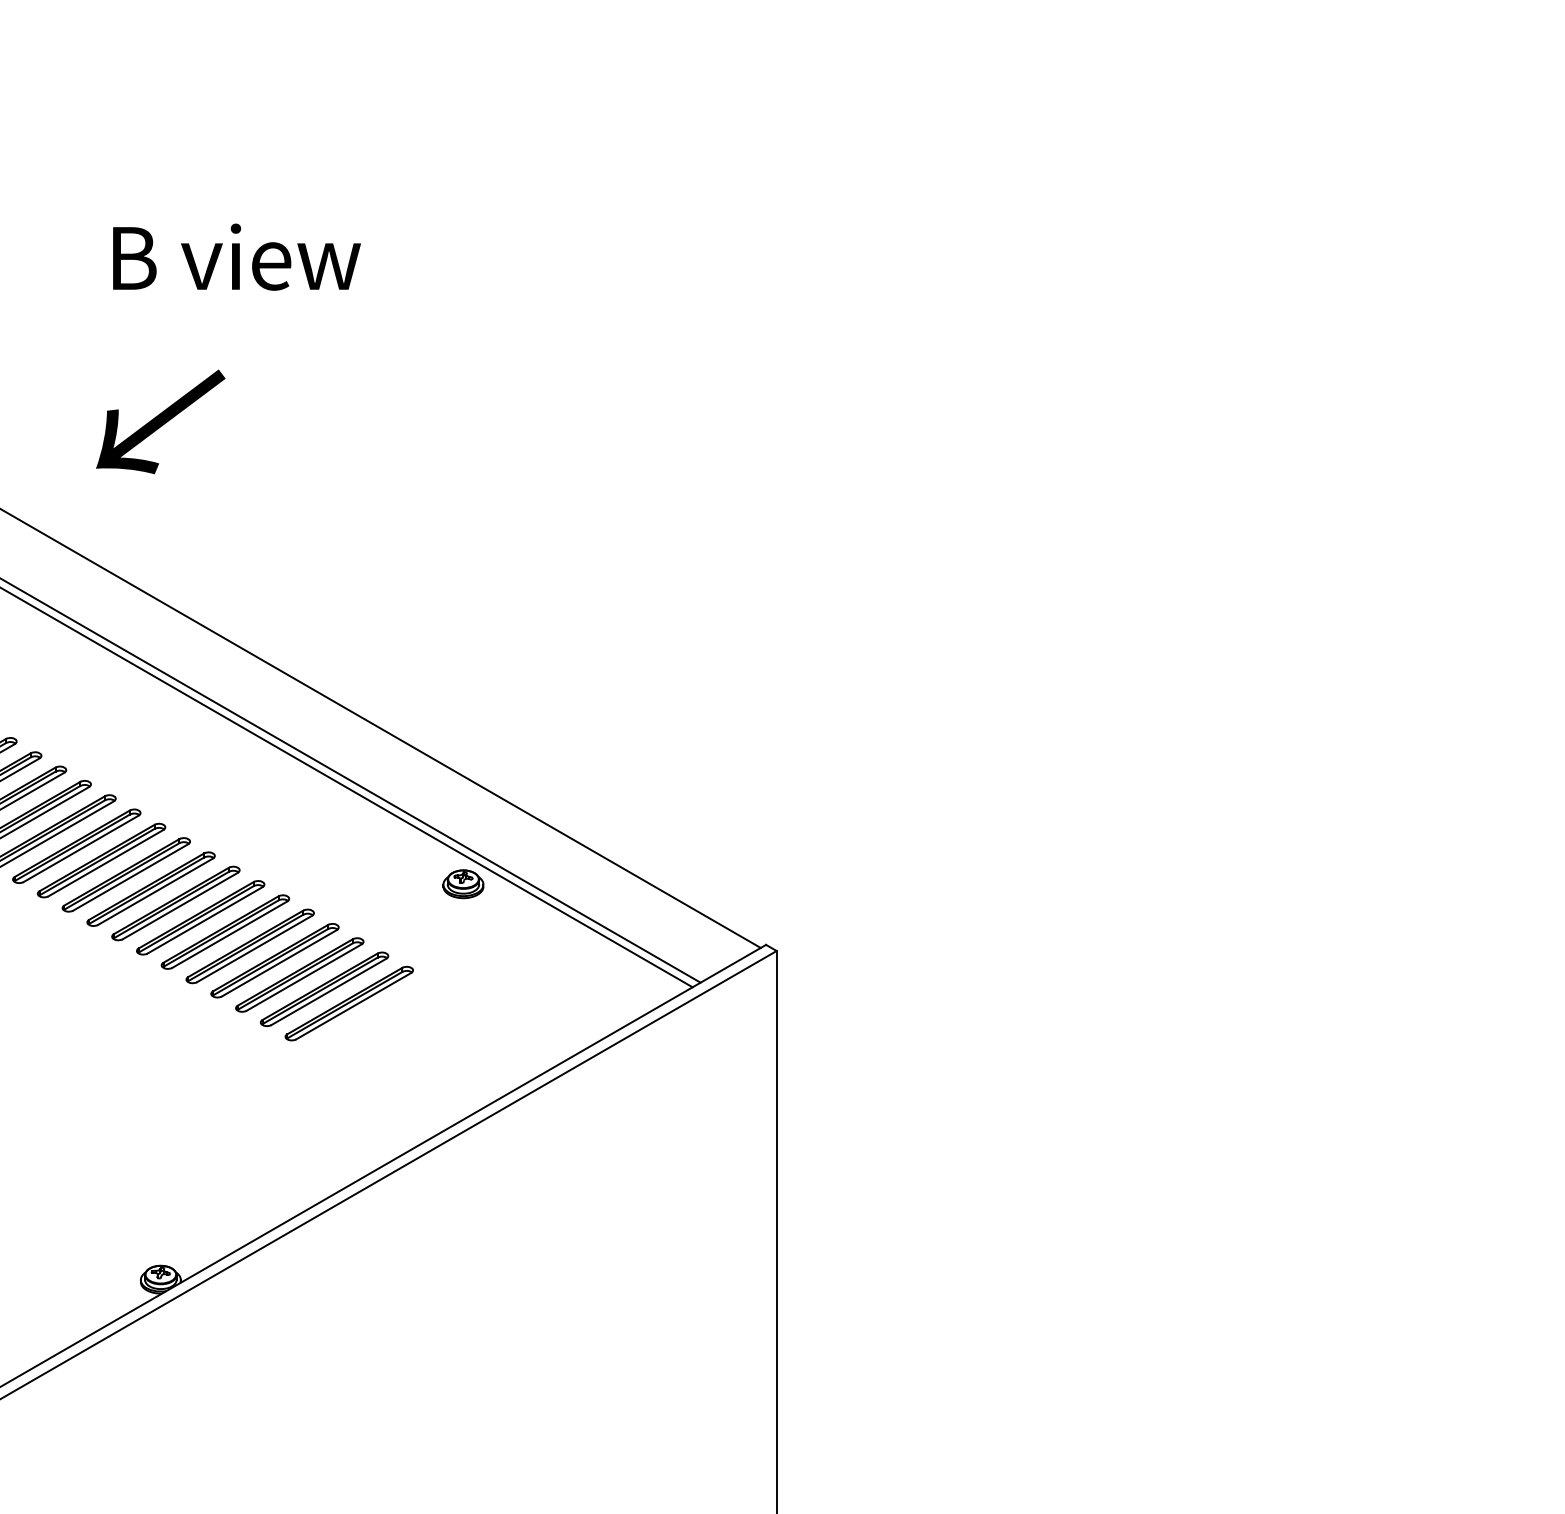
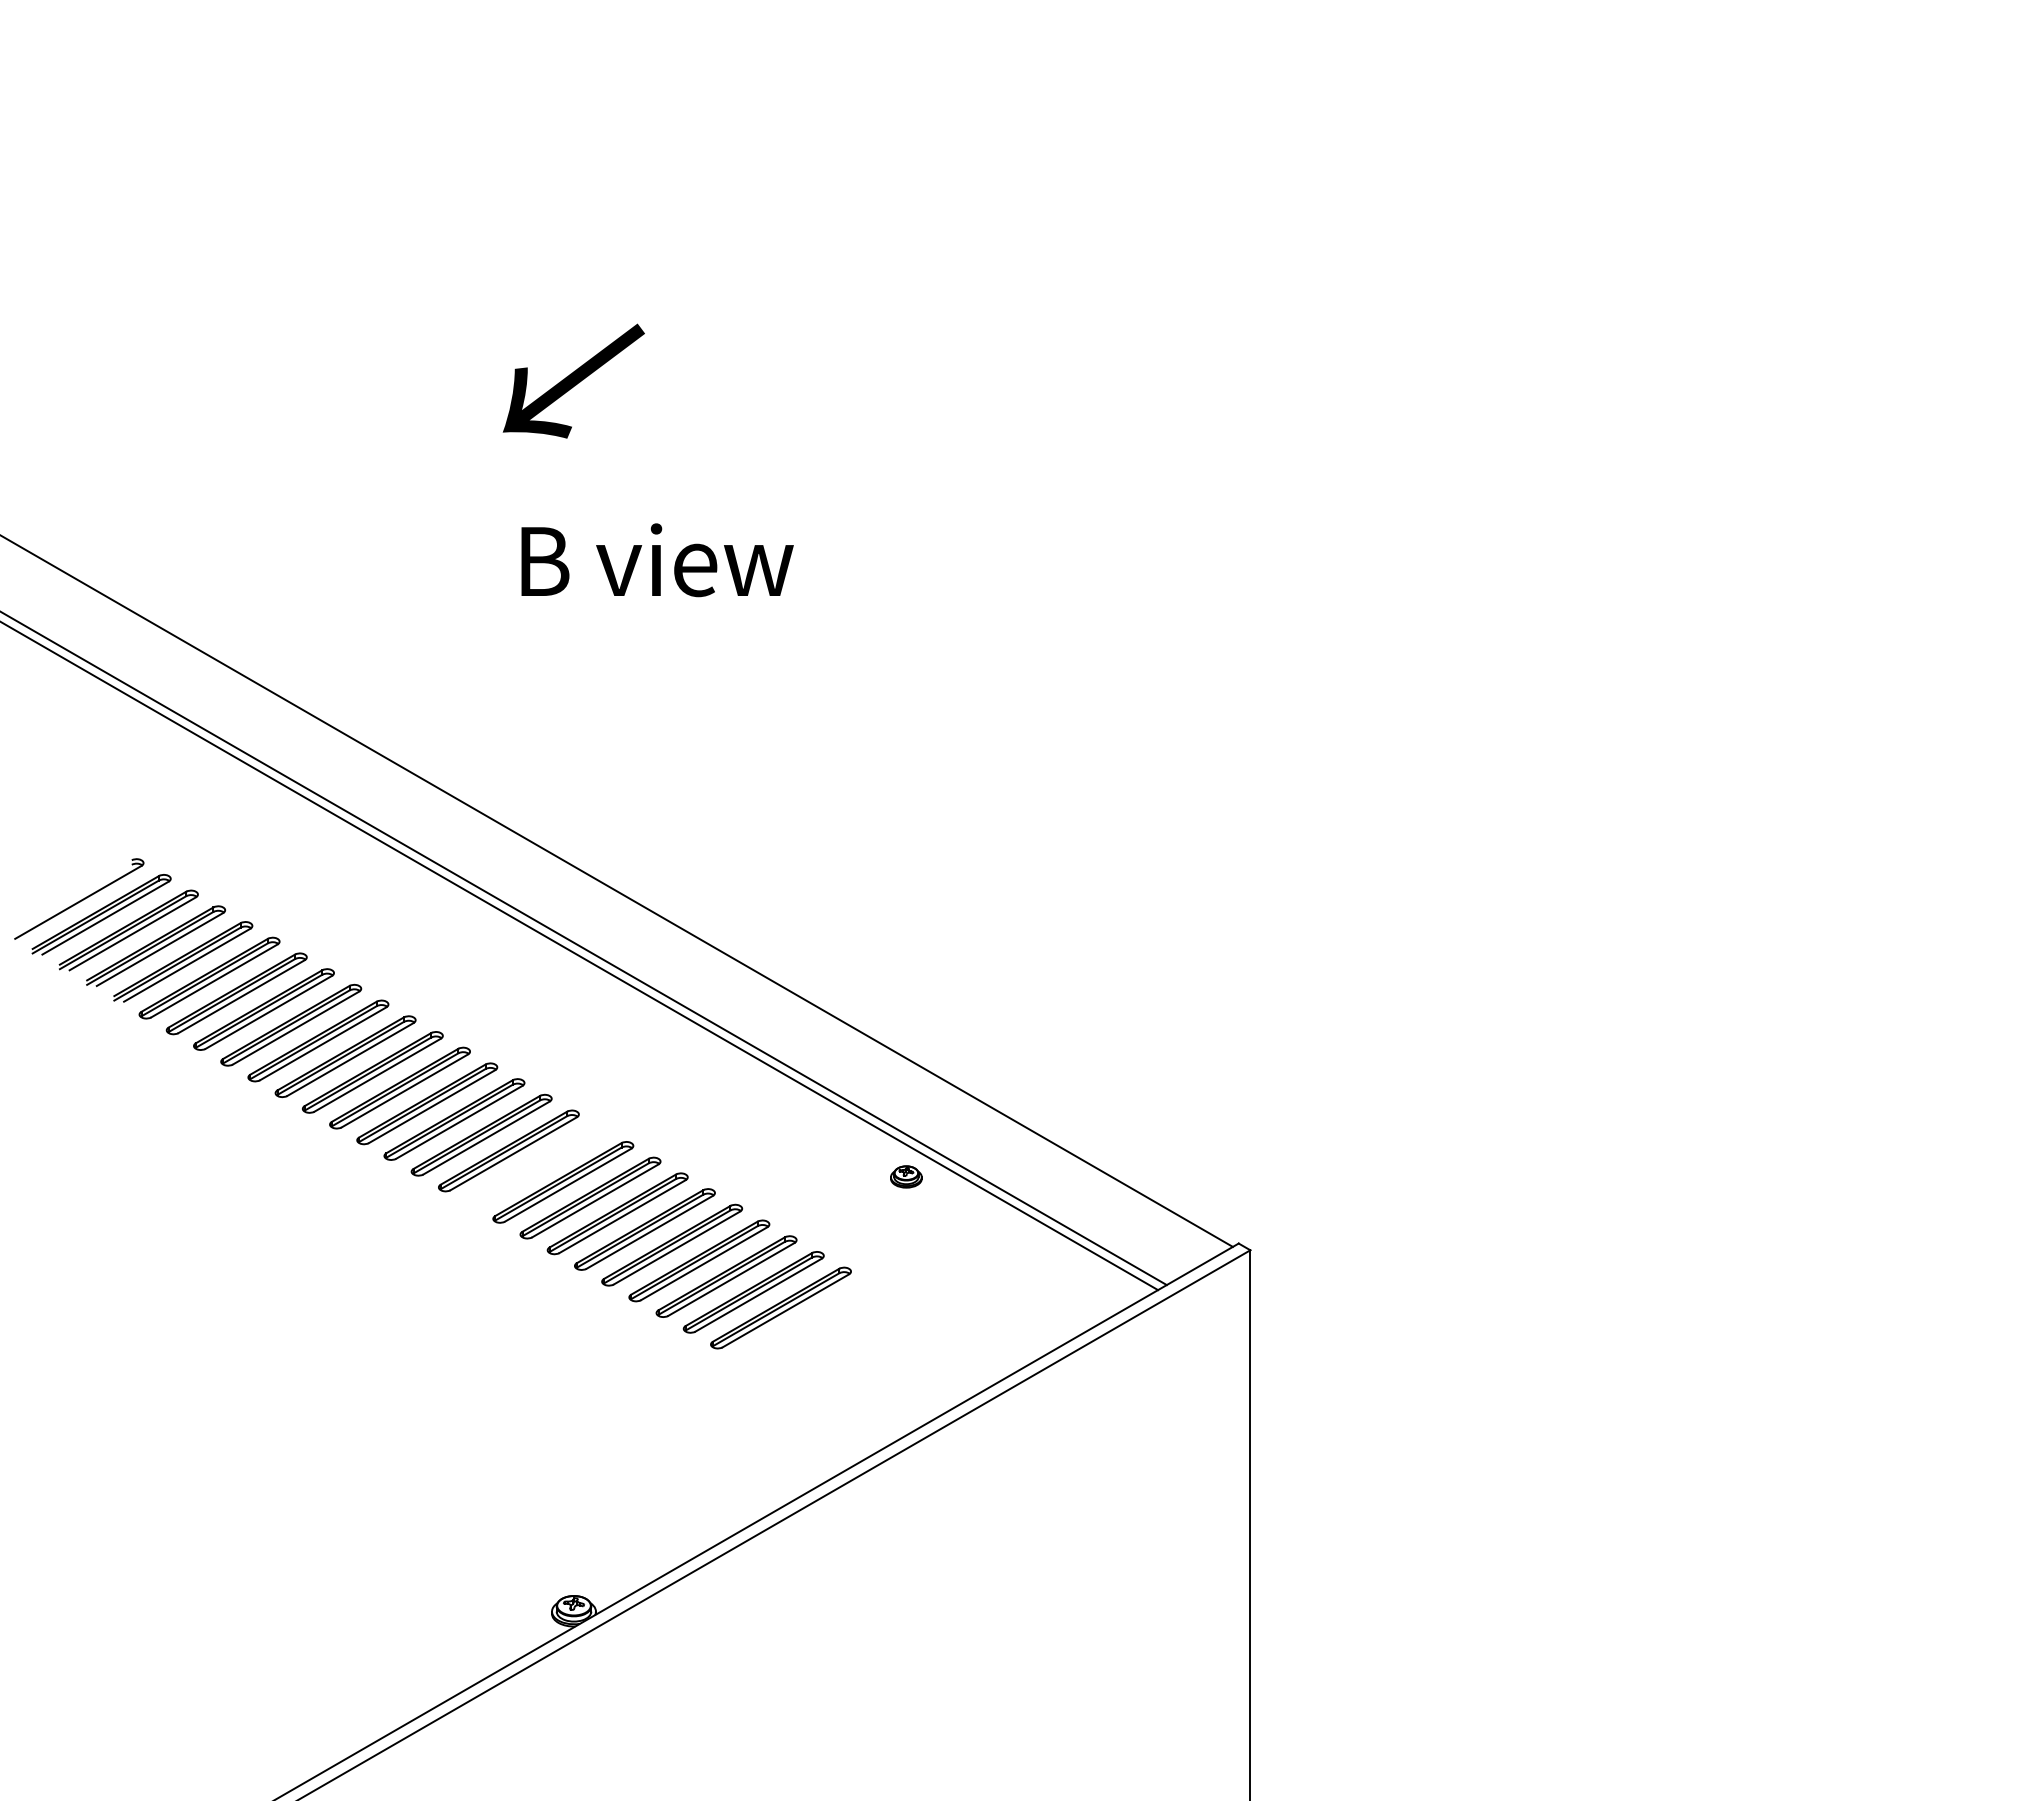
text: (236, 257) -> (657, 560), moved
text: (160, 421) -> (573, 380), moved
part: (125, 874) -> (535, 1166), removed
part: (463, 883) -> (906, 1176), size x0.7

